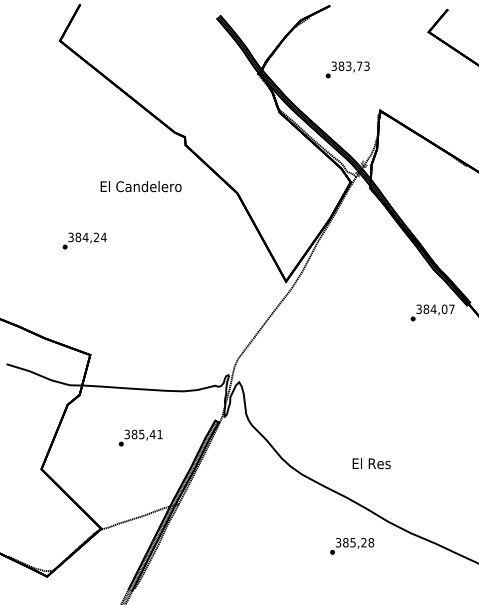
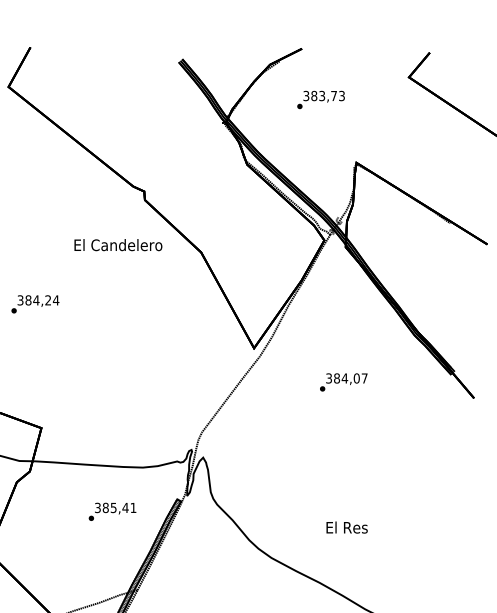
text: (347, 69) -> (320, 99), moved
text: (140, 186) -> (117, 245), moved
text: (432, 312) -> (343, 381), moved
text: (140, 437) -> (112, 511), moved
text: (371, 463) -> (346, 527), moved

